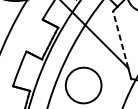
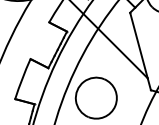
line: (120, 39) -> (138, 45), dashed -> solid

